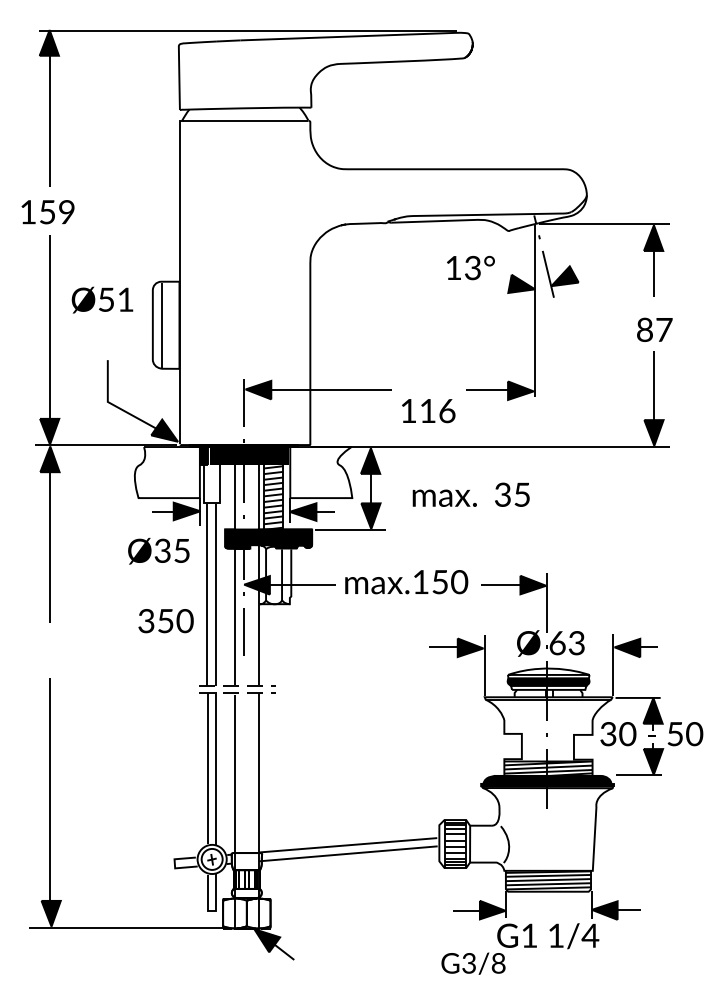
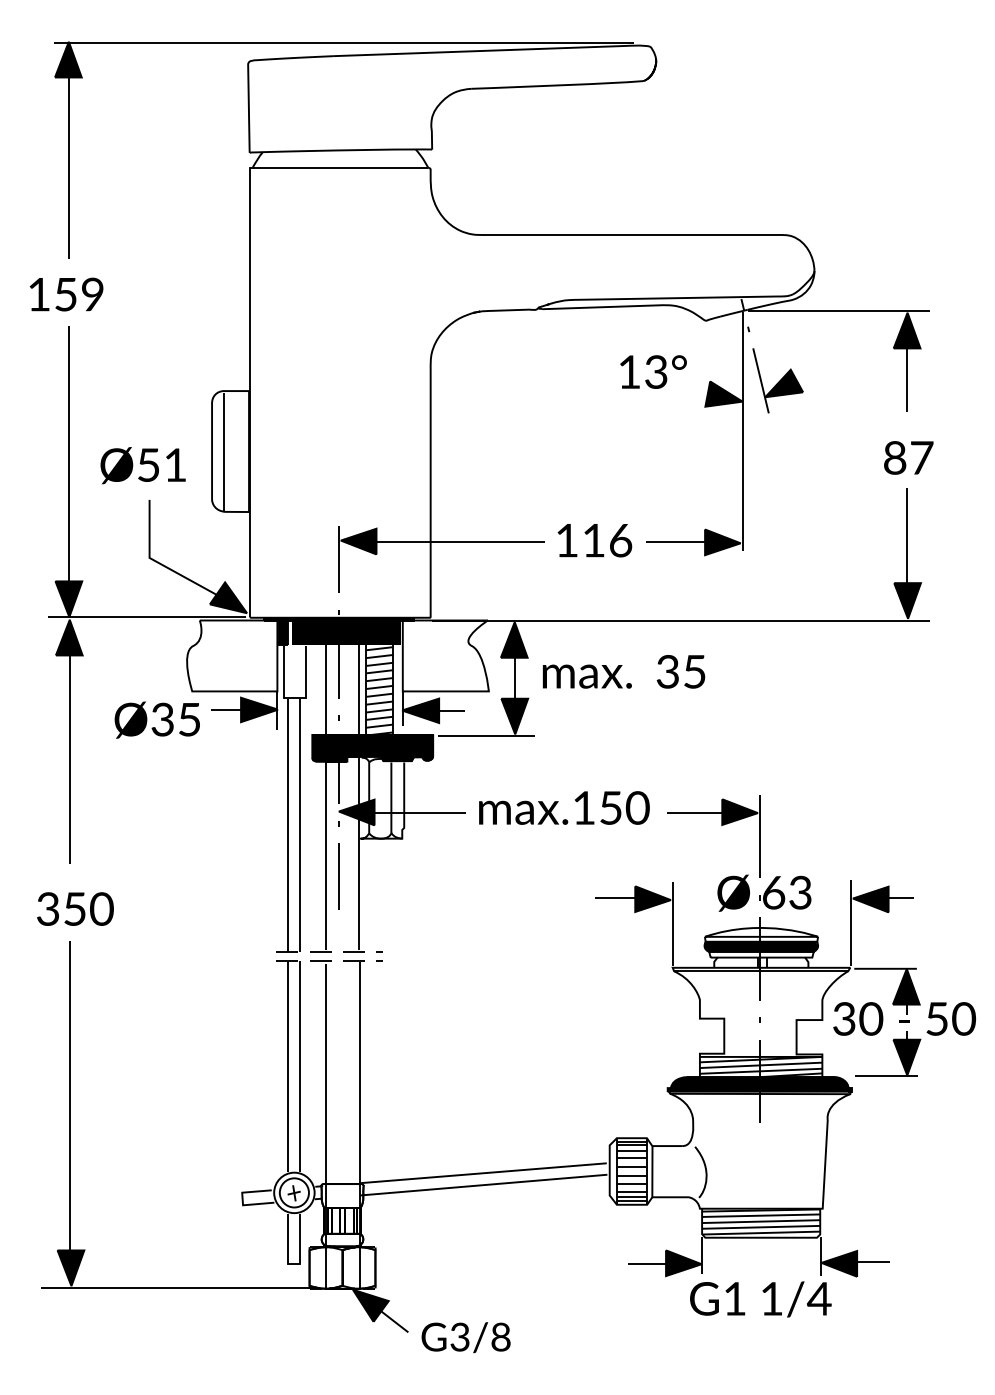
text: (102, 300) -> (142, 465), moved
text: (428, 410) -> (594, 540), moved
text: (470, 494) -> (623, 671), moved
text: (158, 550) -> (156, 719), moved
text: (166, 620) -> (75, 908), moved
text: (473, 963) -> (465, 1337), moved

